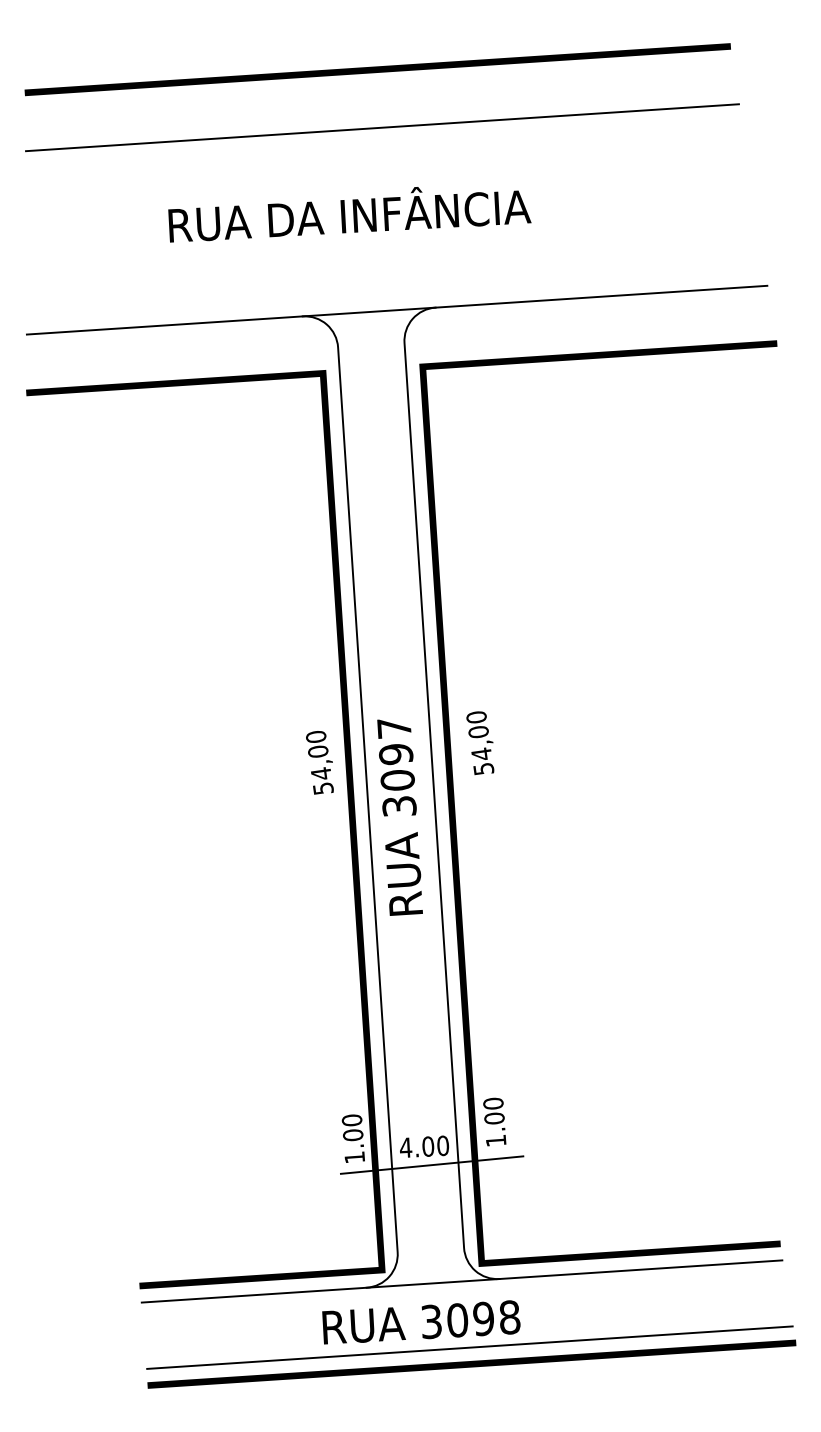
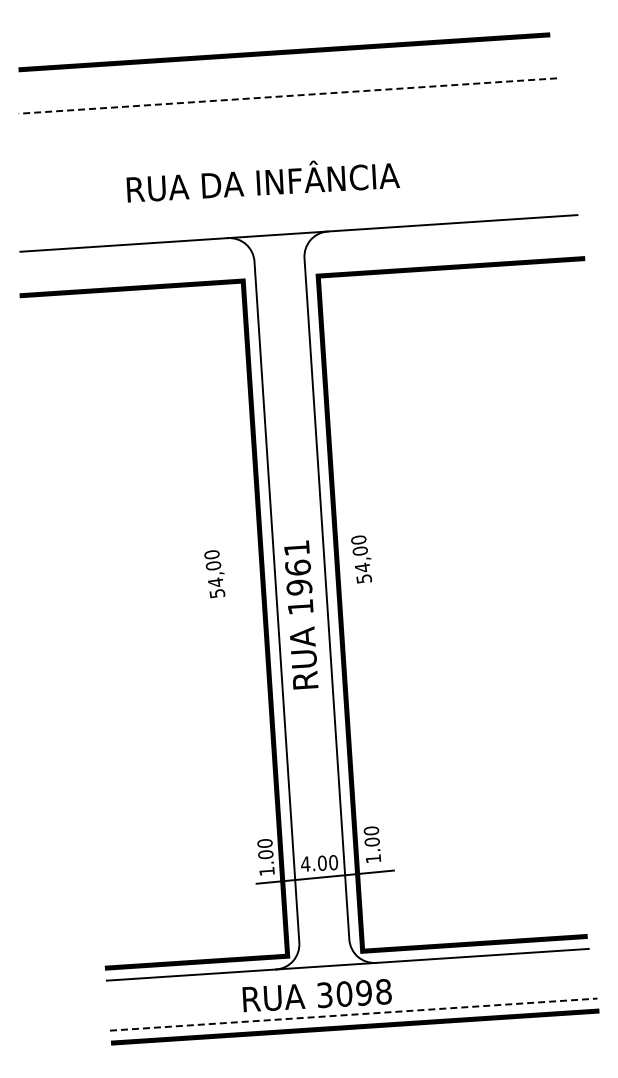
line: (381, 128) -> (287, 96), solid -> dashed
text: (350, 214) -> (263, 181), moved
text: (319, 763) -> (214, 574), moved
text: (396, 767) -> (298, 577), 3097 -> 1961
line: (470, 1347) -> (354, 1014), solid -> dashed

